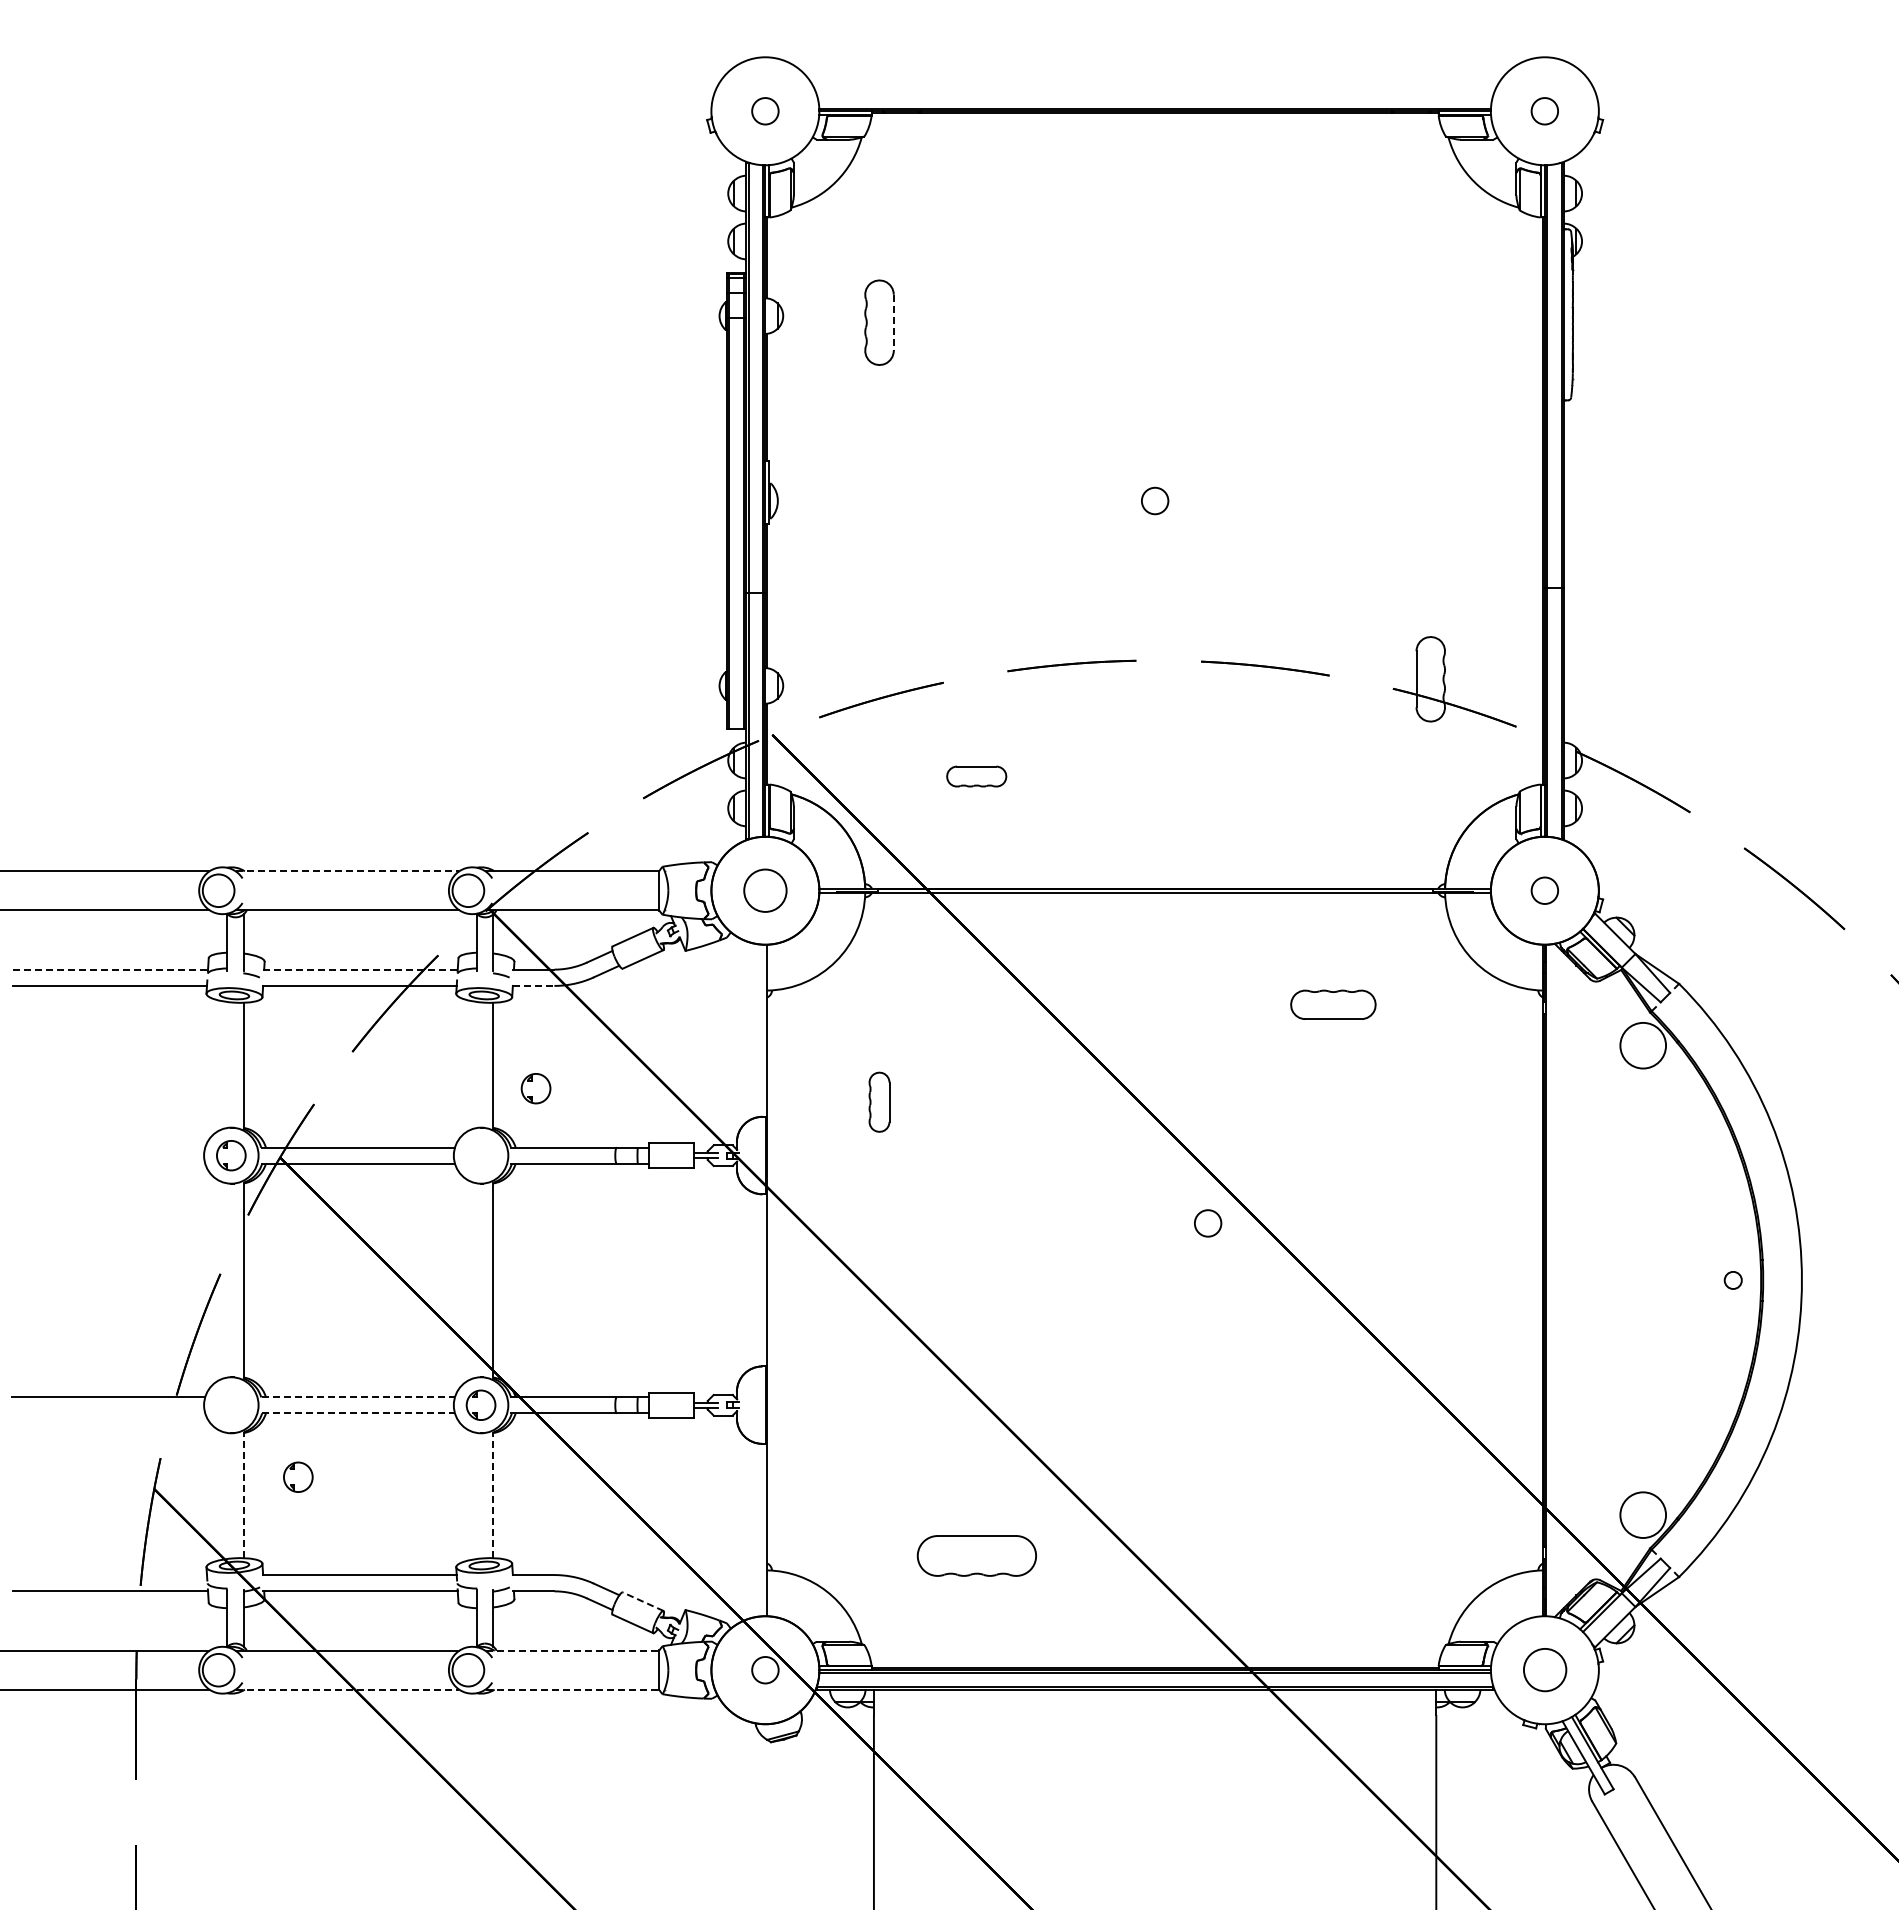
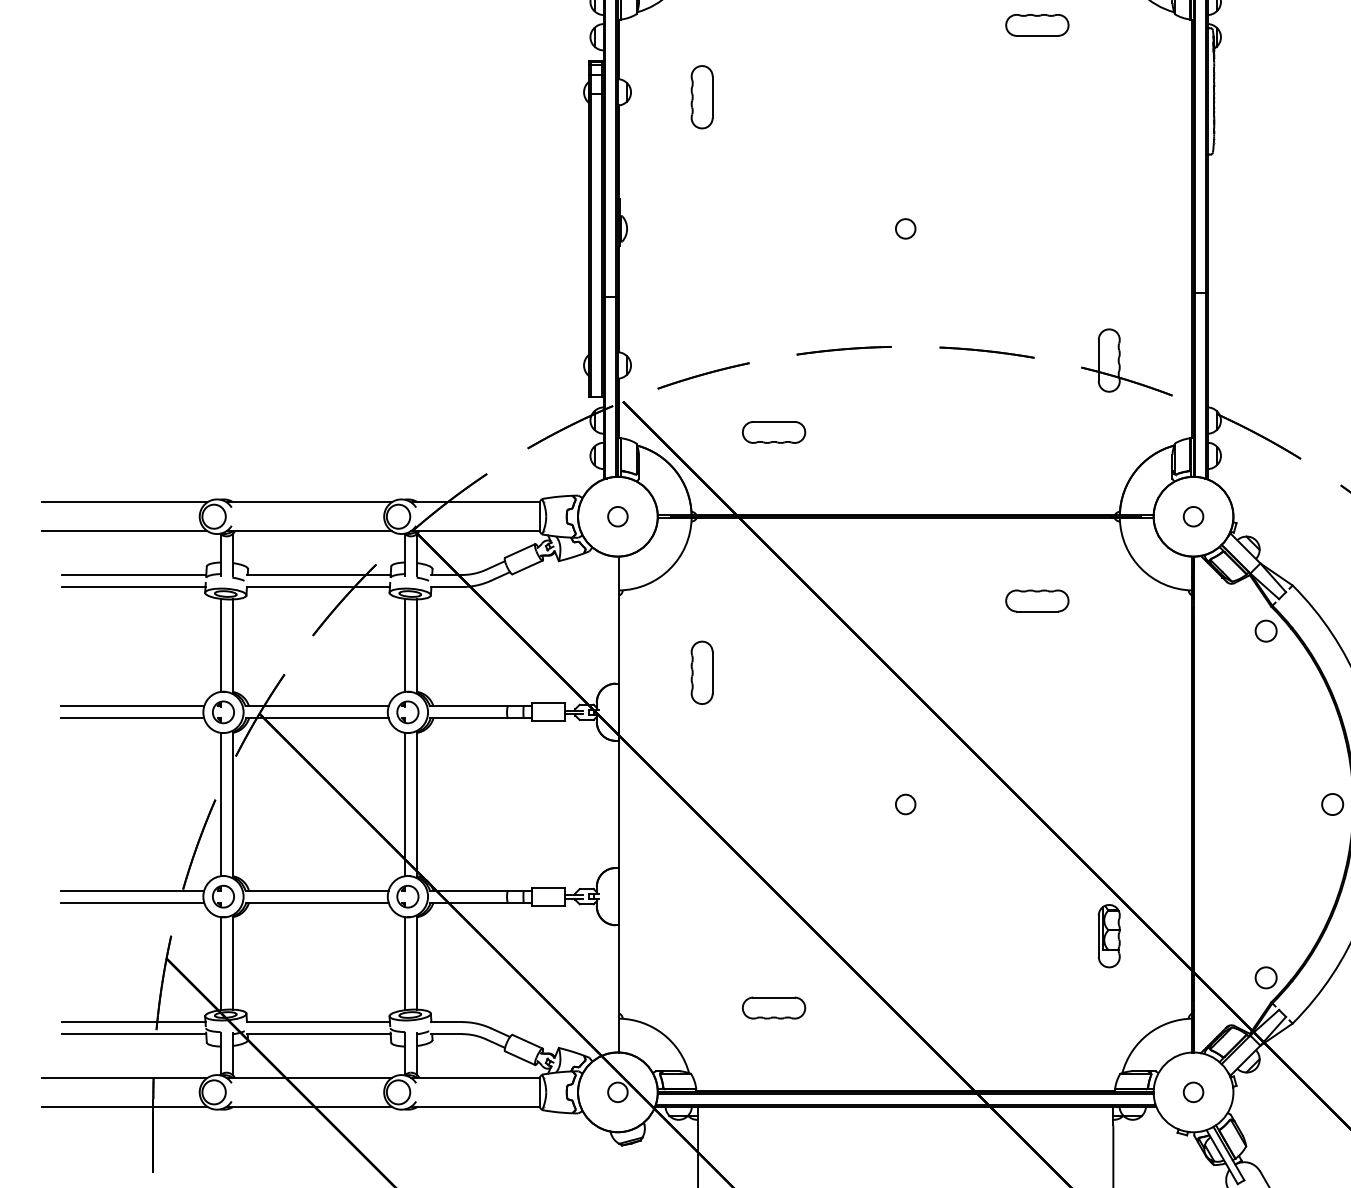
part: (1333, 225) -> (1037, 25), added
line: (893, 323) -> (712, 97), dashed -> solid
part: (976, 776) -> (773, 432), size x1.43
line: (347, 871) -> (309, 502), dashed -> solid
circle: (765, 890) -> (617, 516), size x0.62
line: (110, 969) -> (134, 574), dashed -> solid
line: (360, 969) -> (318, 574), dashed -> solid
line: (533, 985) -> (446, 586), dashed -> solid
circle: (1642, 1045) -> (1265, 631), size x0.62
line: (227, 1064) -> (220, 645), added
line: (477, 1064) -> (405, 645), added
part: (535, 1088) -> (407, 712), moved
part: (879, 1102) -> (702, 673), size x1.43
line: (108, 1147) -> (132, 706), added
line: (108, 1163) -> (132, 718), added
circle: (1208, 1223) -> (905, 804), moved
line: (227, 1280) -> (220, 804), added
line: (477, 1280) -> (405, 804), added
circle: (1733, 1280) -> (1332, 804), size x1.67
line: (358, 1397) -> (317, 890), dashed -> solid
line: (108, 1413) -> (132, 902), added
line: (358, 1413) -> (317, 902), dashed -> solid
part: (1430, 1458) -> (1109, 936), added
part: (298, 1476) -> (223, 896), moved
line: (243, 1494) -> (232, 962), dashed -> solid
line: (493, 1494) -> (417, 962), dashed -> solid
line: (227, 1495) -> (220, 963), added
line: (477, 1495) -> (405, 963), added
circle: (1642, 1514) -> (1265, 977), size x0.62
part: (976, 1556) -> (773, 1008), size x0.71
line: (110, 1575) -> (134, 1022), added
line: (642, 1601) -> (527, 1041), dashed -> solid
line: (572, 1650) -> (475, 1077), dashed -> solid
circle: (1544, 1670) -> (1193, 1092), size x0.62
line: (347, 1689) -> (309, 1106), dashed -> solid
line: (572, 1689) -> (475, 1106), dashed -> solid

